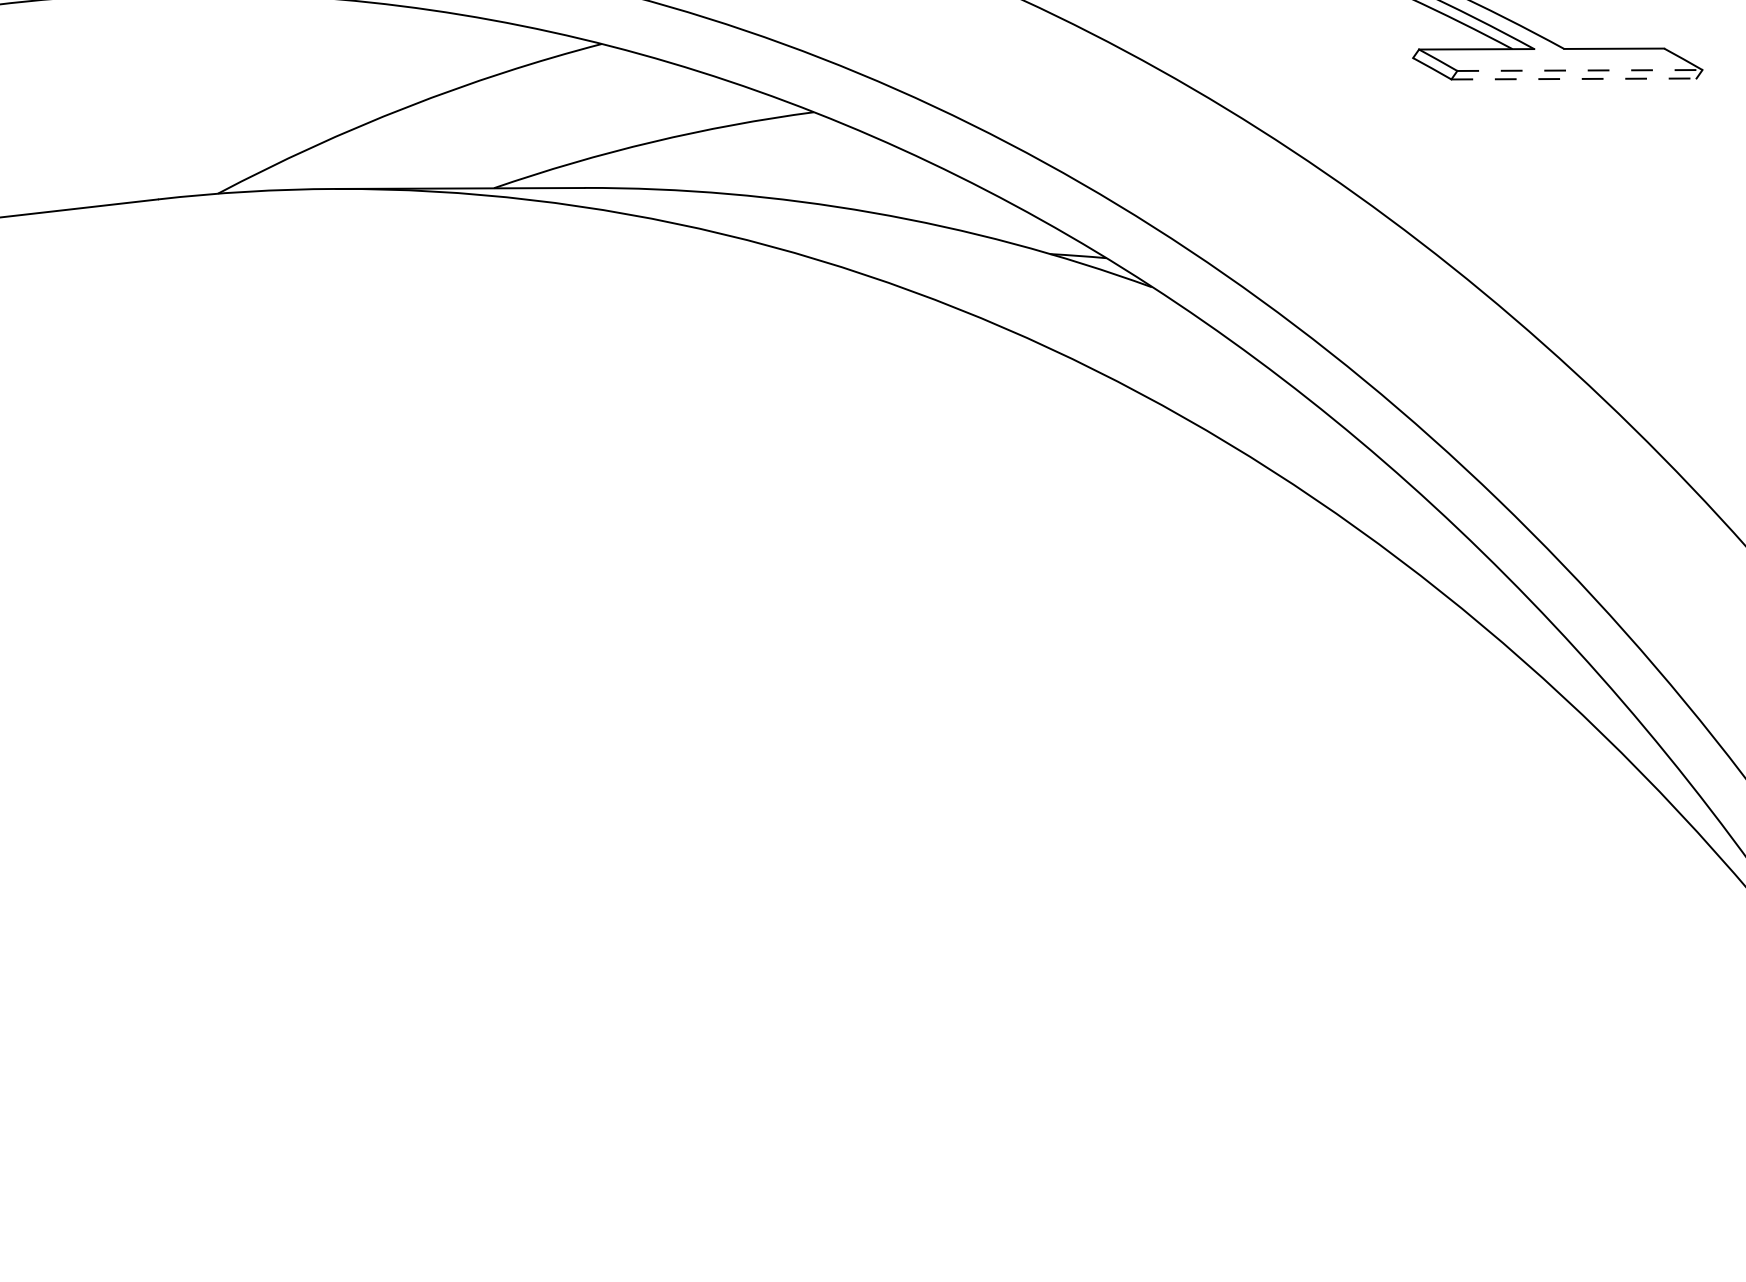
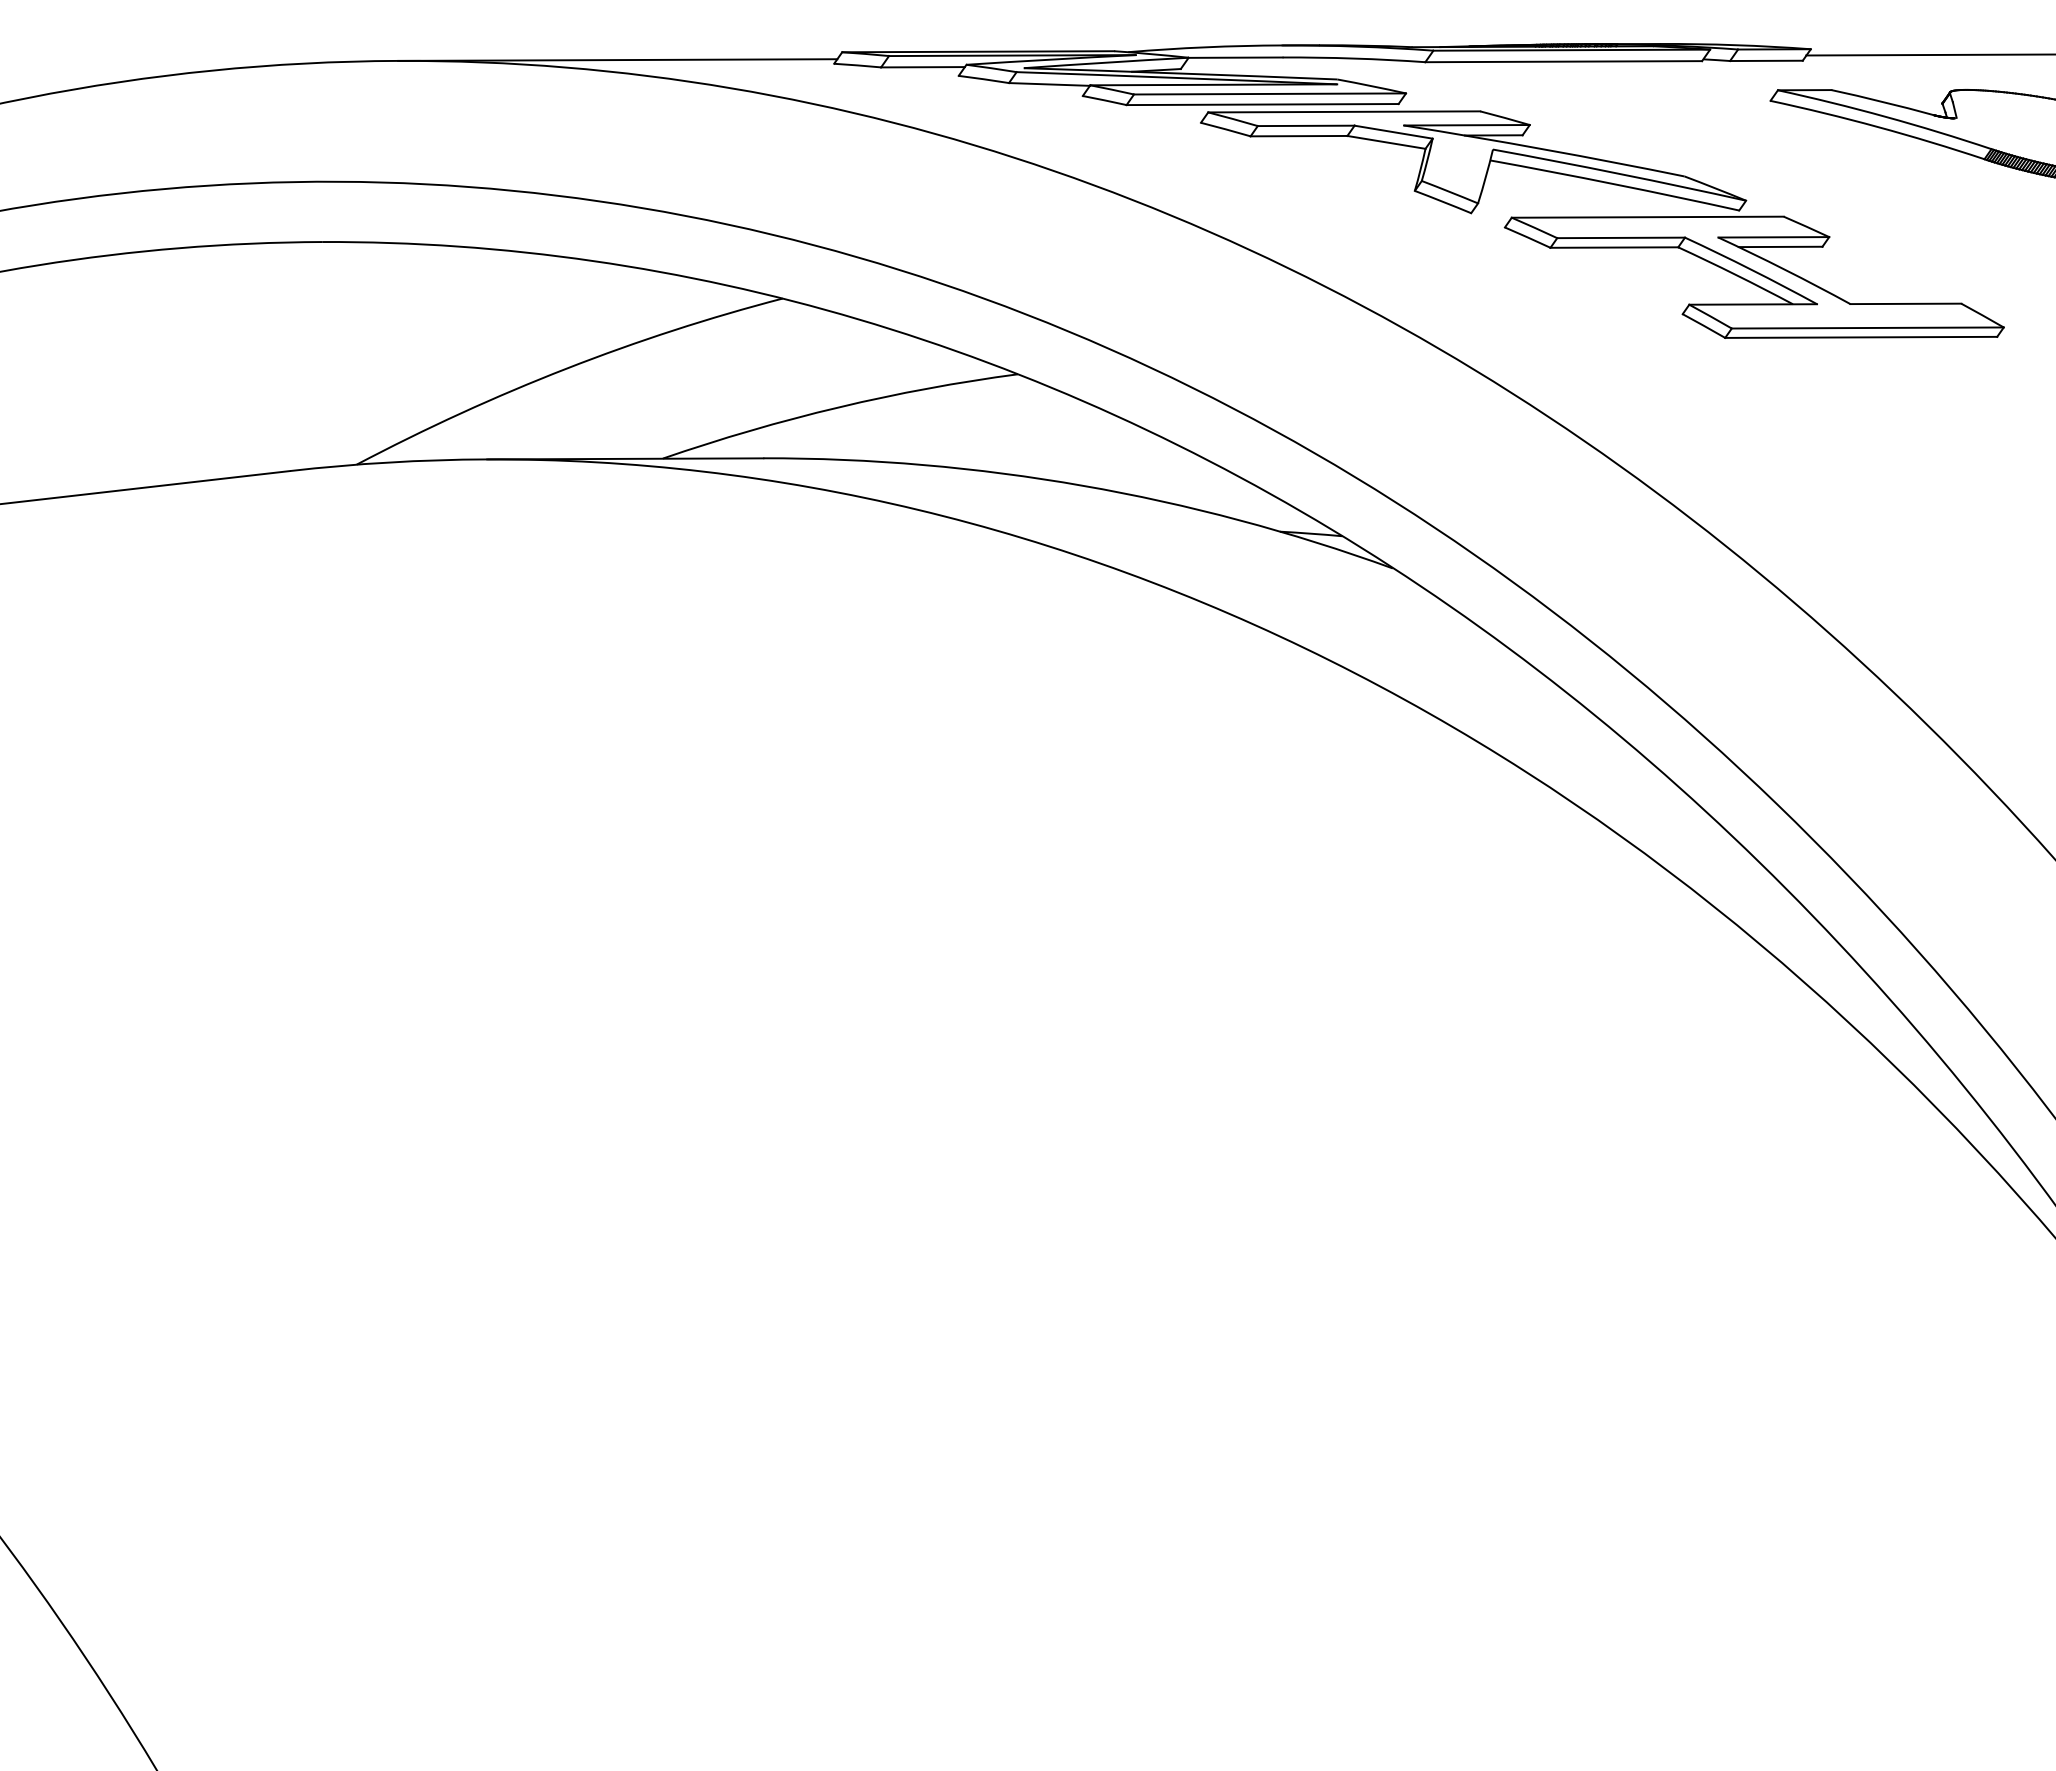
line: (1579, 70) -> (1867, 328), dashed -> solid
line: (1574, 79) -> (1861, 337), dashed -> solid

